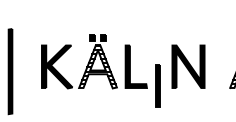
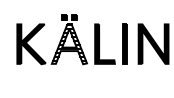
part: (157, 85) -> (124, 43), moved

